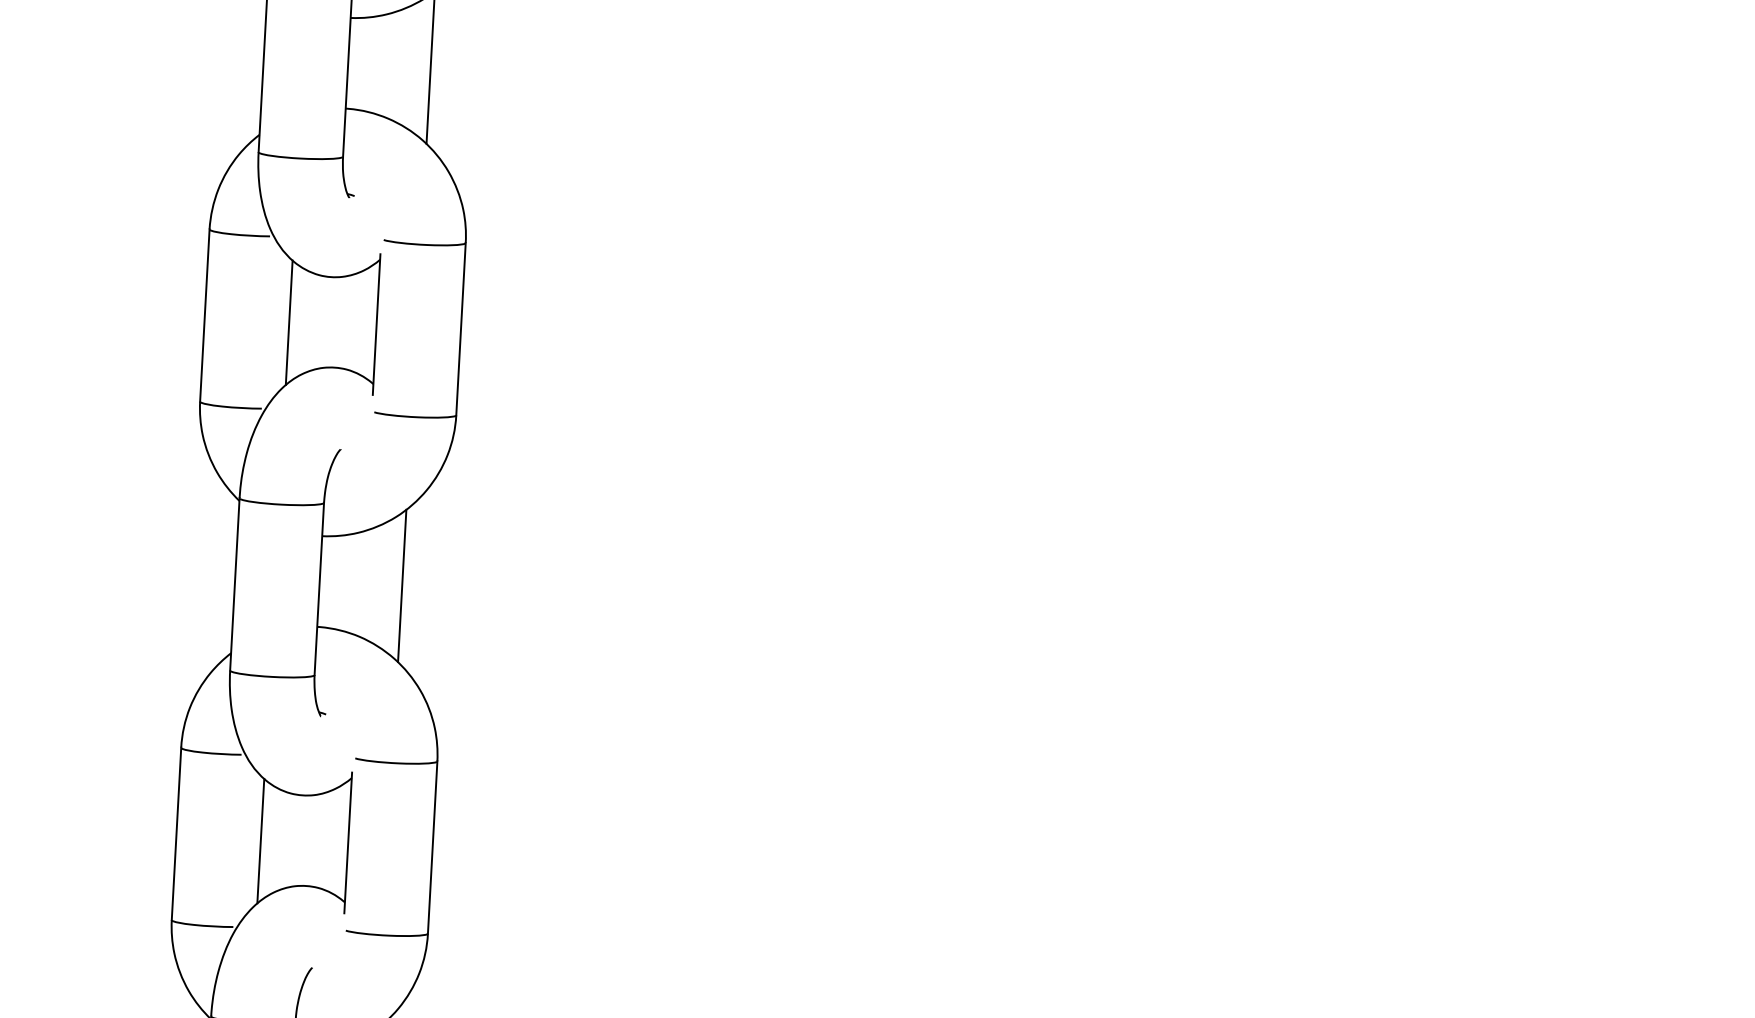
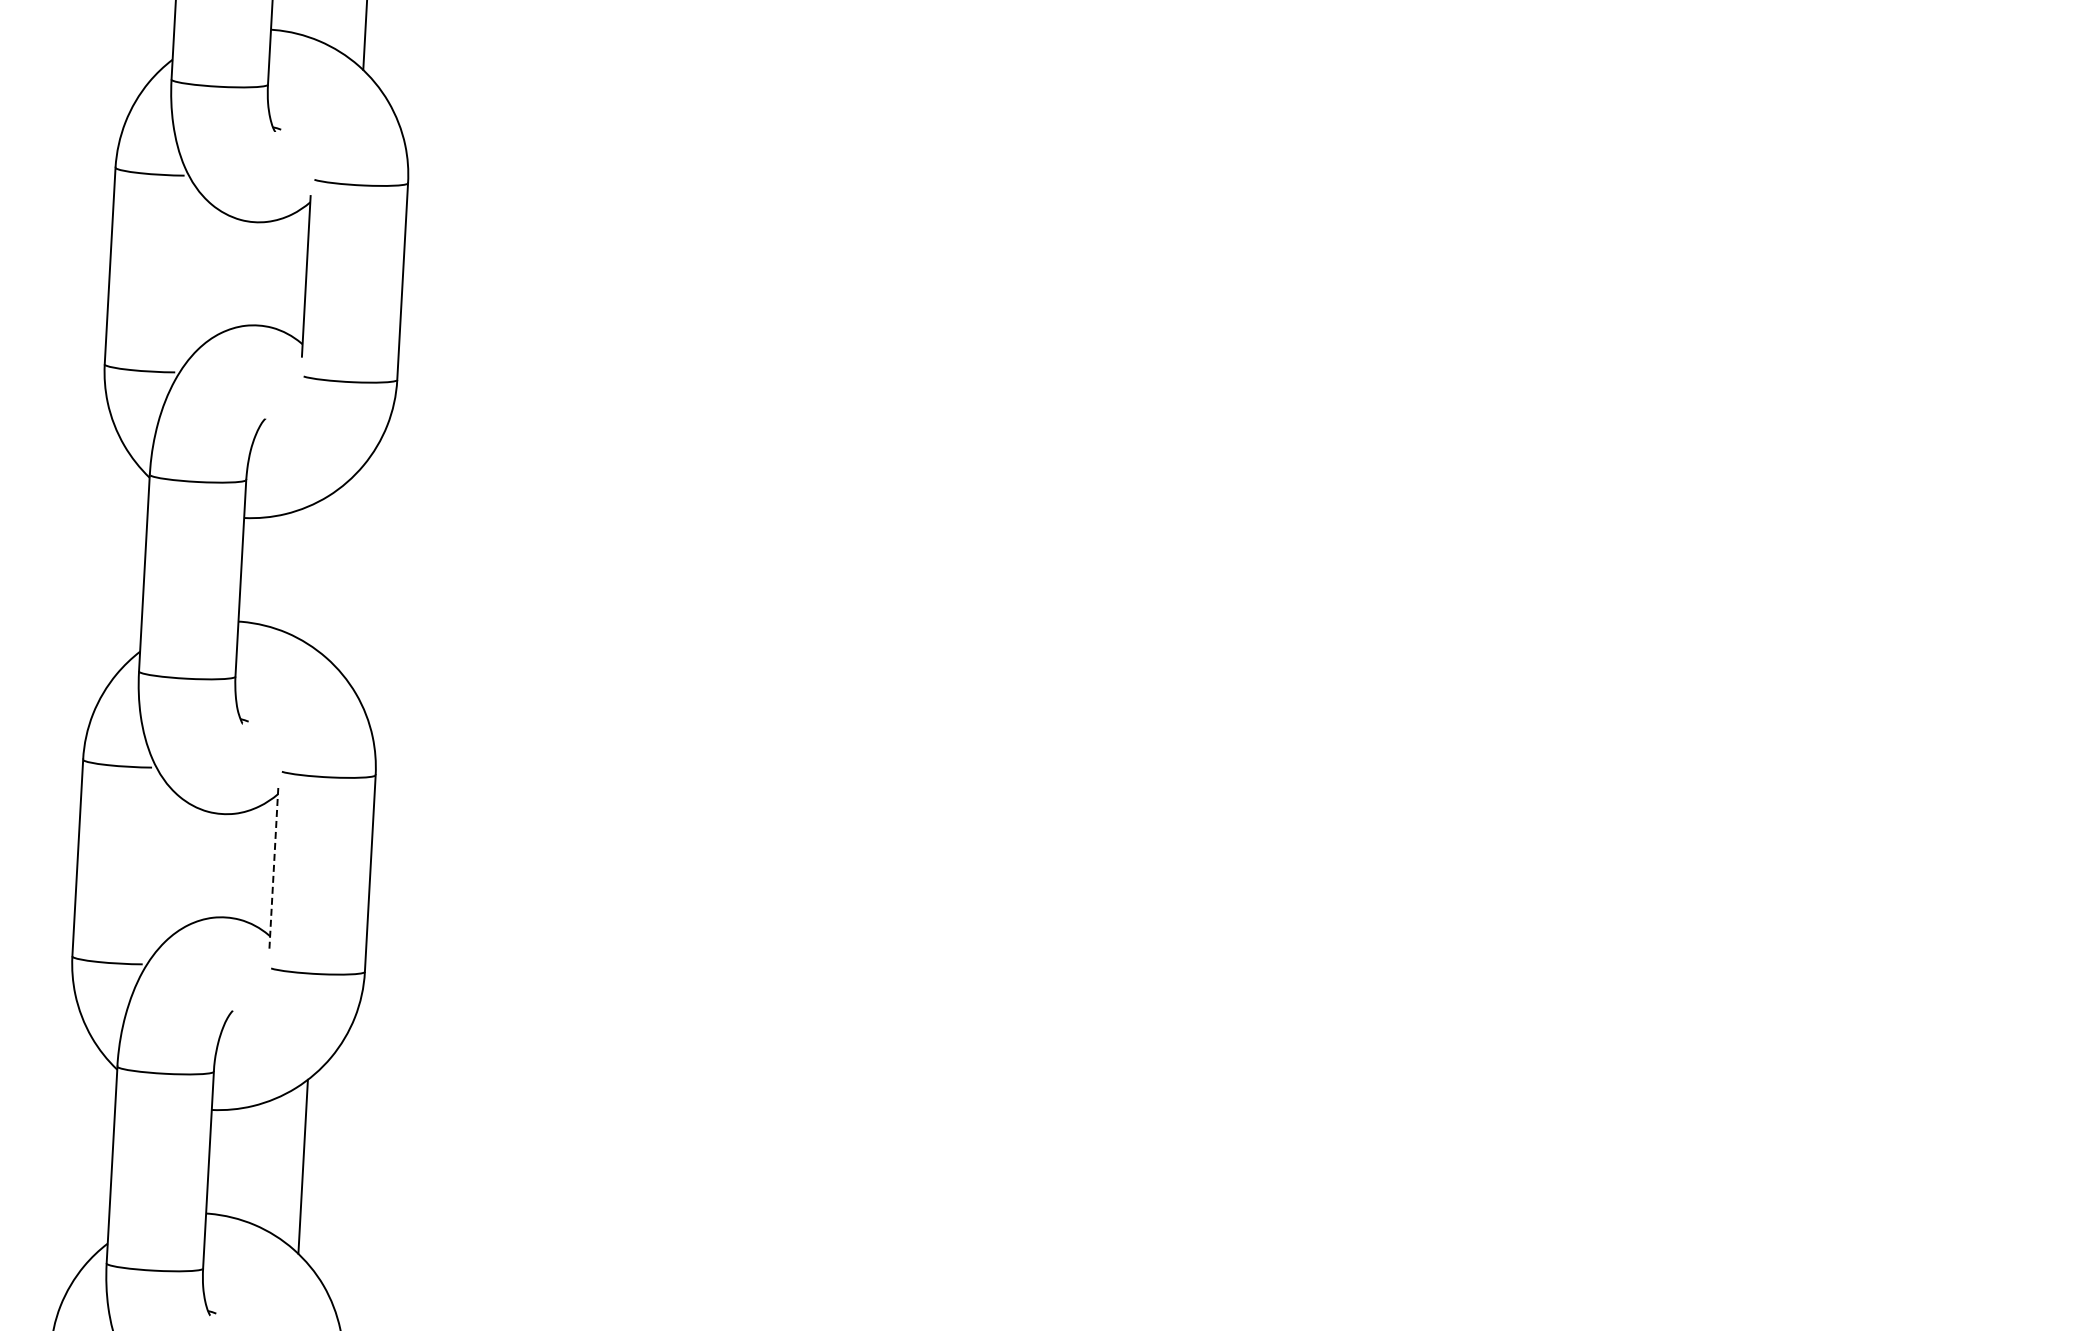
line: (289, 322) -> (206, 274), removed
line: (402, 585) -> (335, 574), removed
line: (261, 841) -> (174, 866), removed
line: (347, 843) -> (273, 868), solid -> dashed

